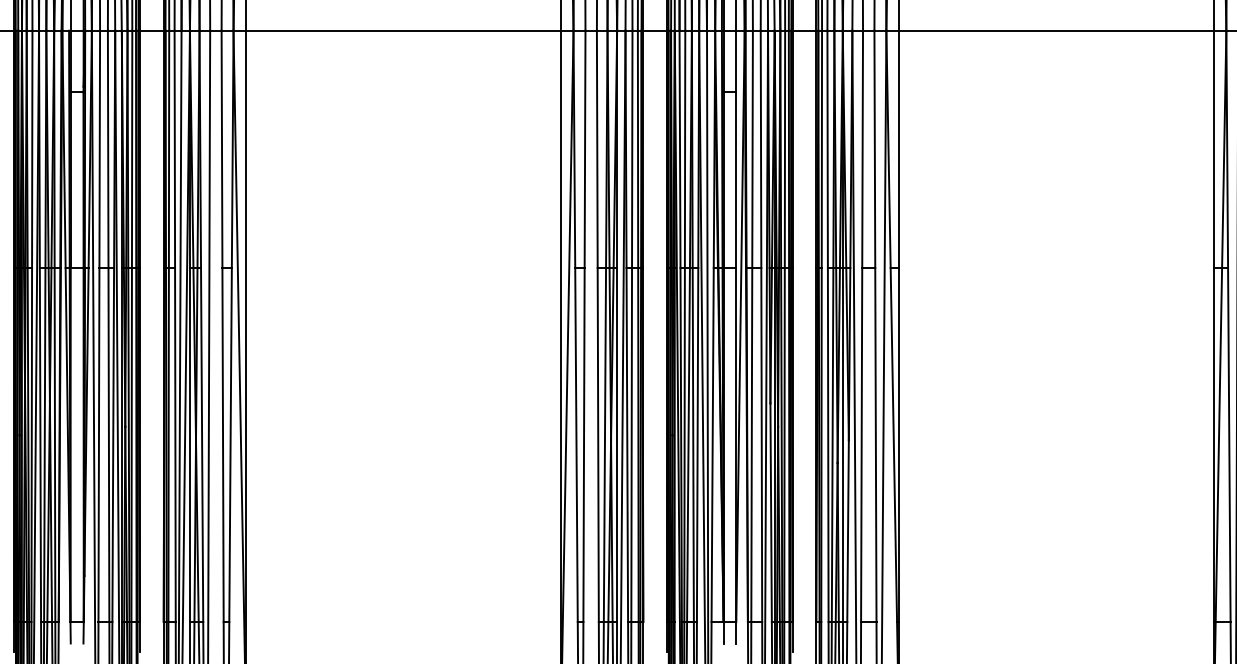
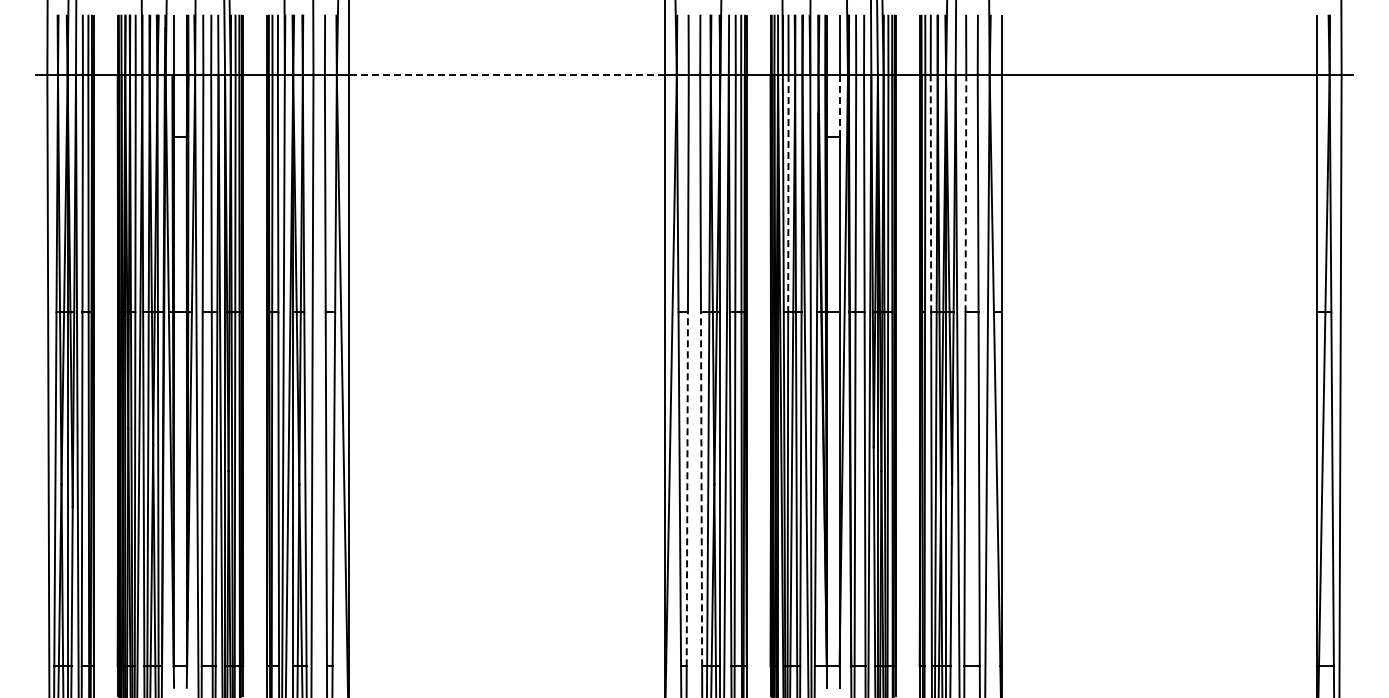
line: (403, 31) -> (506, 75), solid -> dashed
line: (736, 61) -> (839, 105), solid -> dashed
line: (685, 149) -> (788, 193), solid -> dashed
line: (827, 149) -> (930, 193), solid -> dashed
line: (862, 149) -> (965, 193), solid -> dashed
line: (584, 445) -> (687, 489), solid -> dashed
line: (598, 445) -> (701, 489), solid -> dashed

